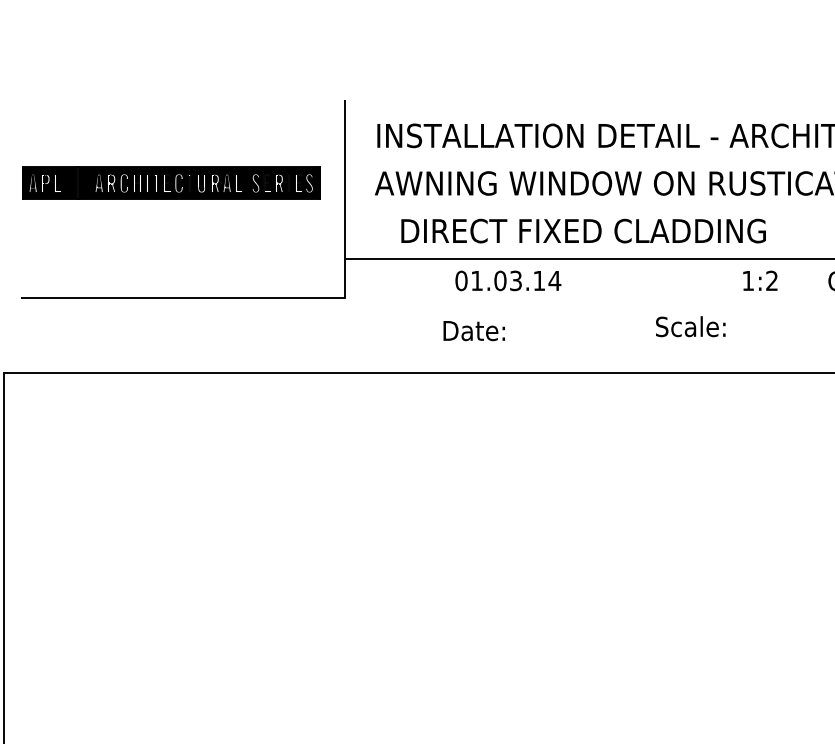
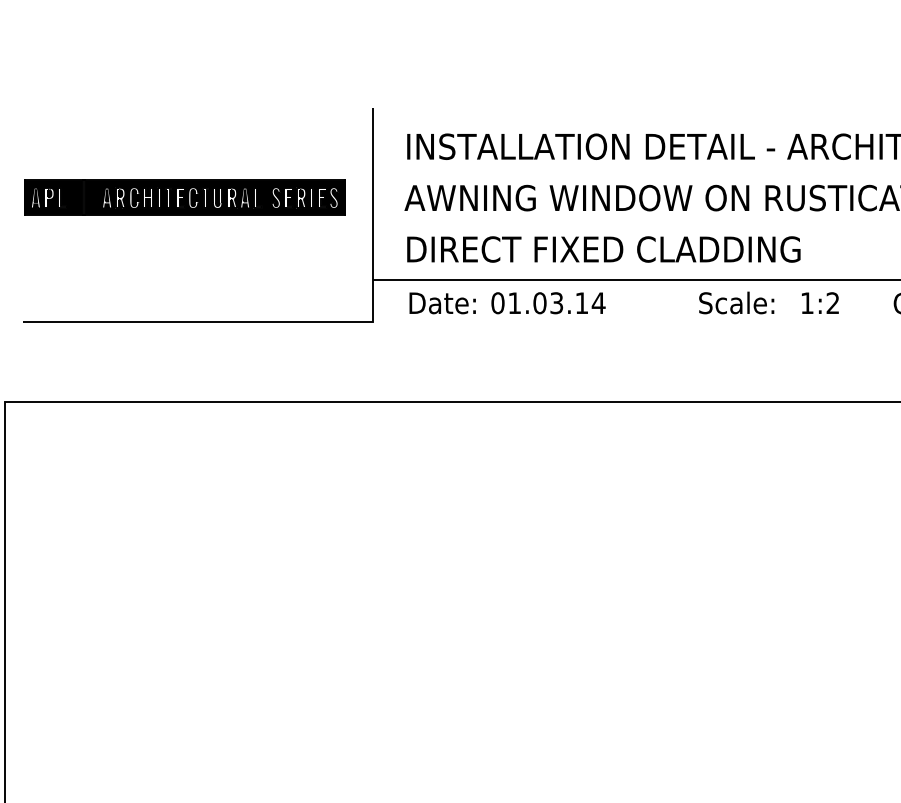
text: (583, 230) -> (603, 248), moved
text: (690, 326) -> (736, 302), moved
text: (473, 331) -> (441, 303), moved

